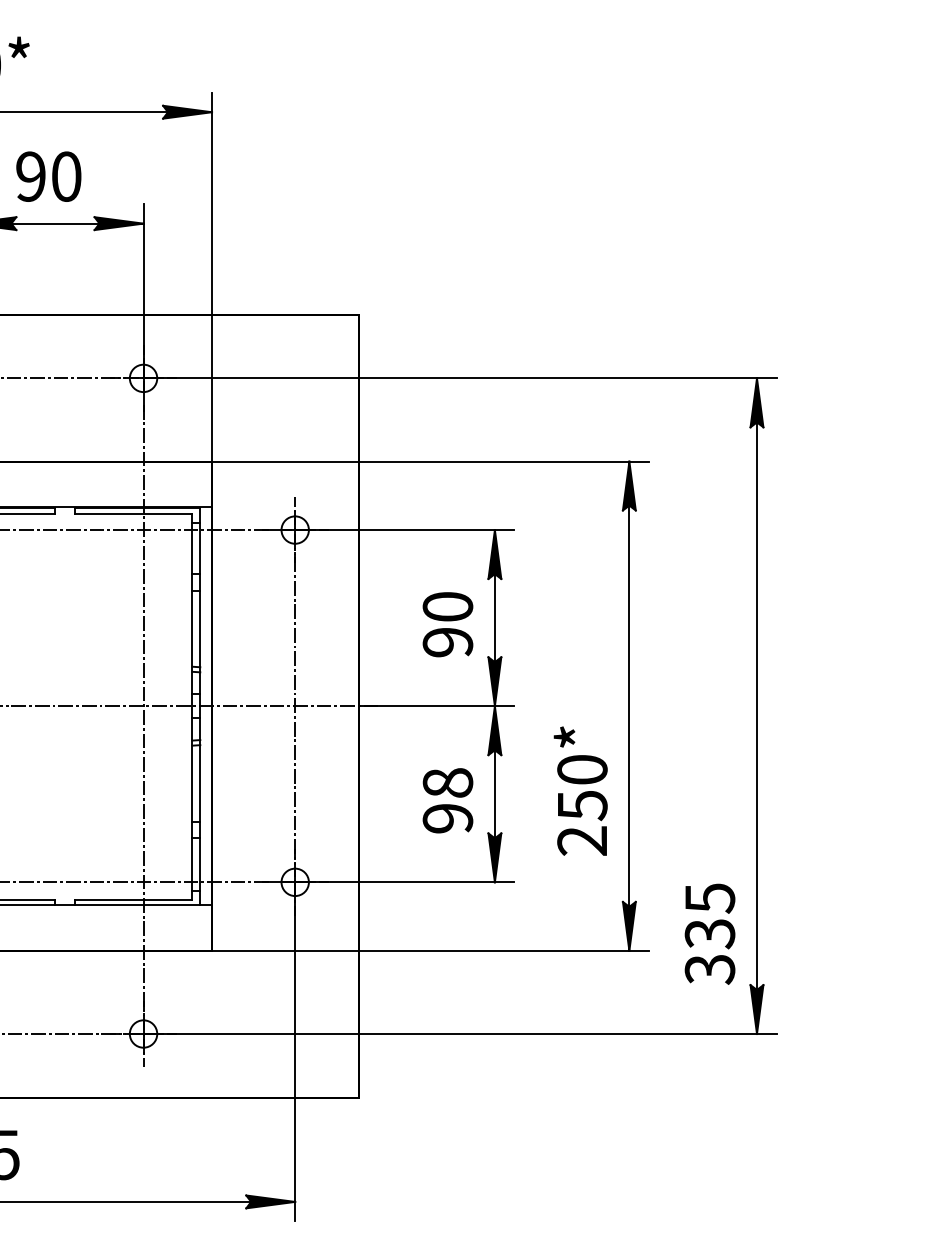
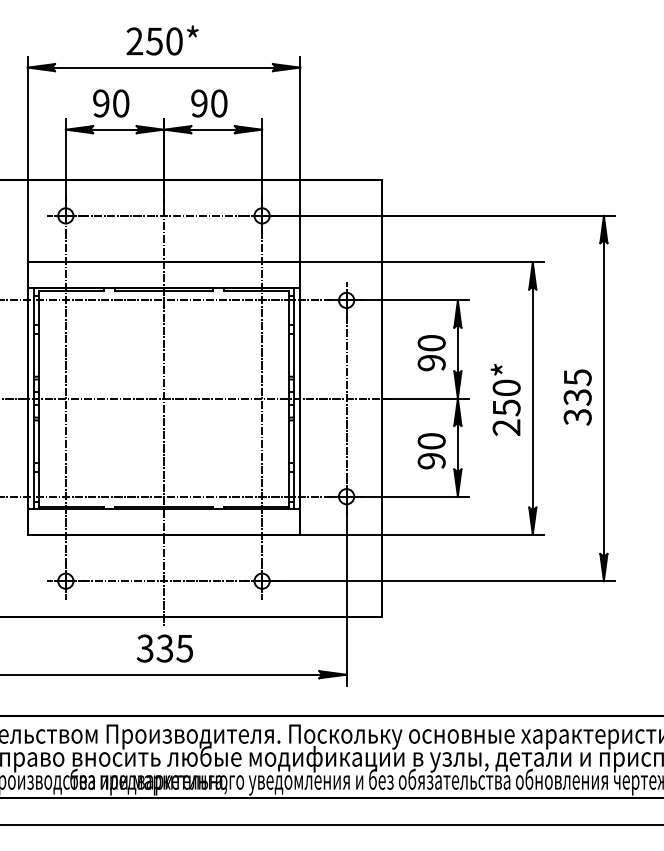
text: (447, 783) -> (431, 441), 98 -> 90
text: (580, 790) -> (505, 399), moved
text: (709, 934) -> (577, 397), moved

